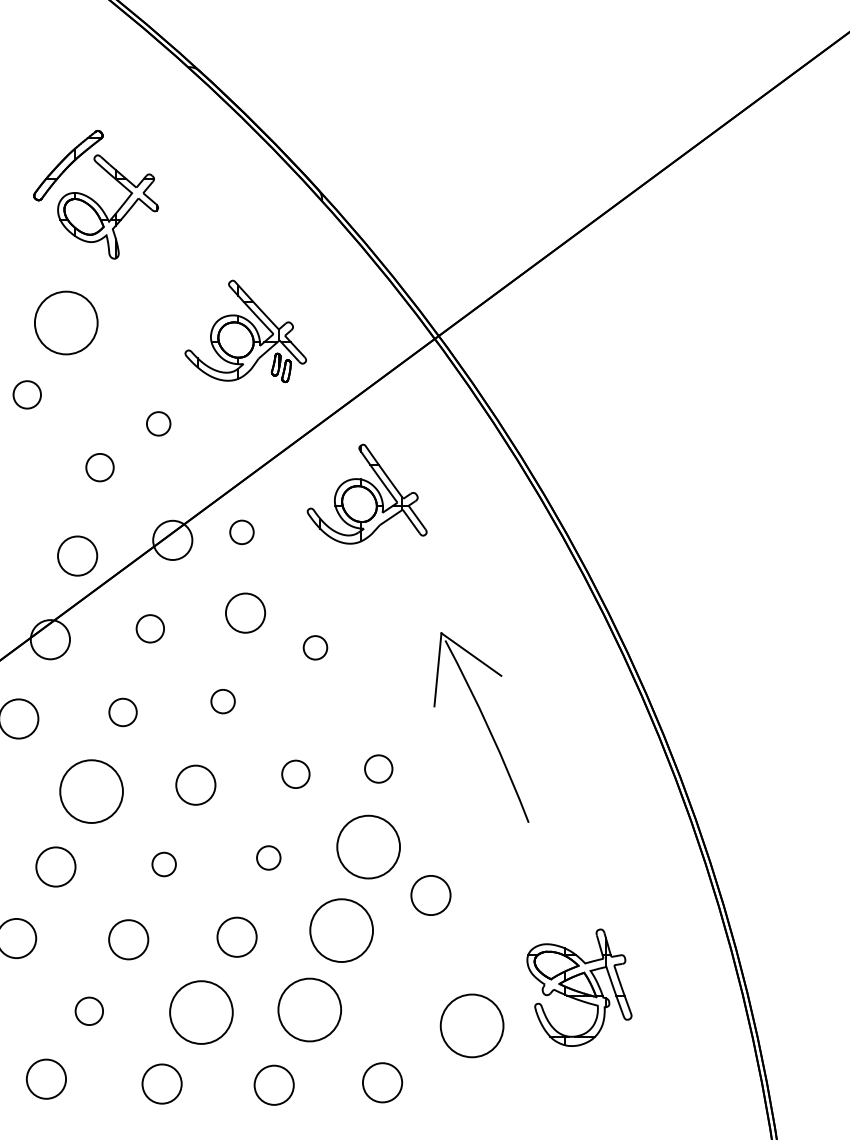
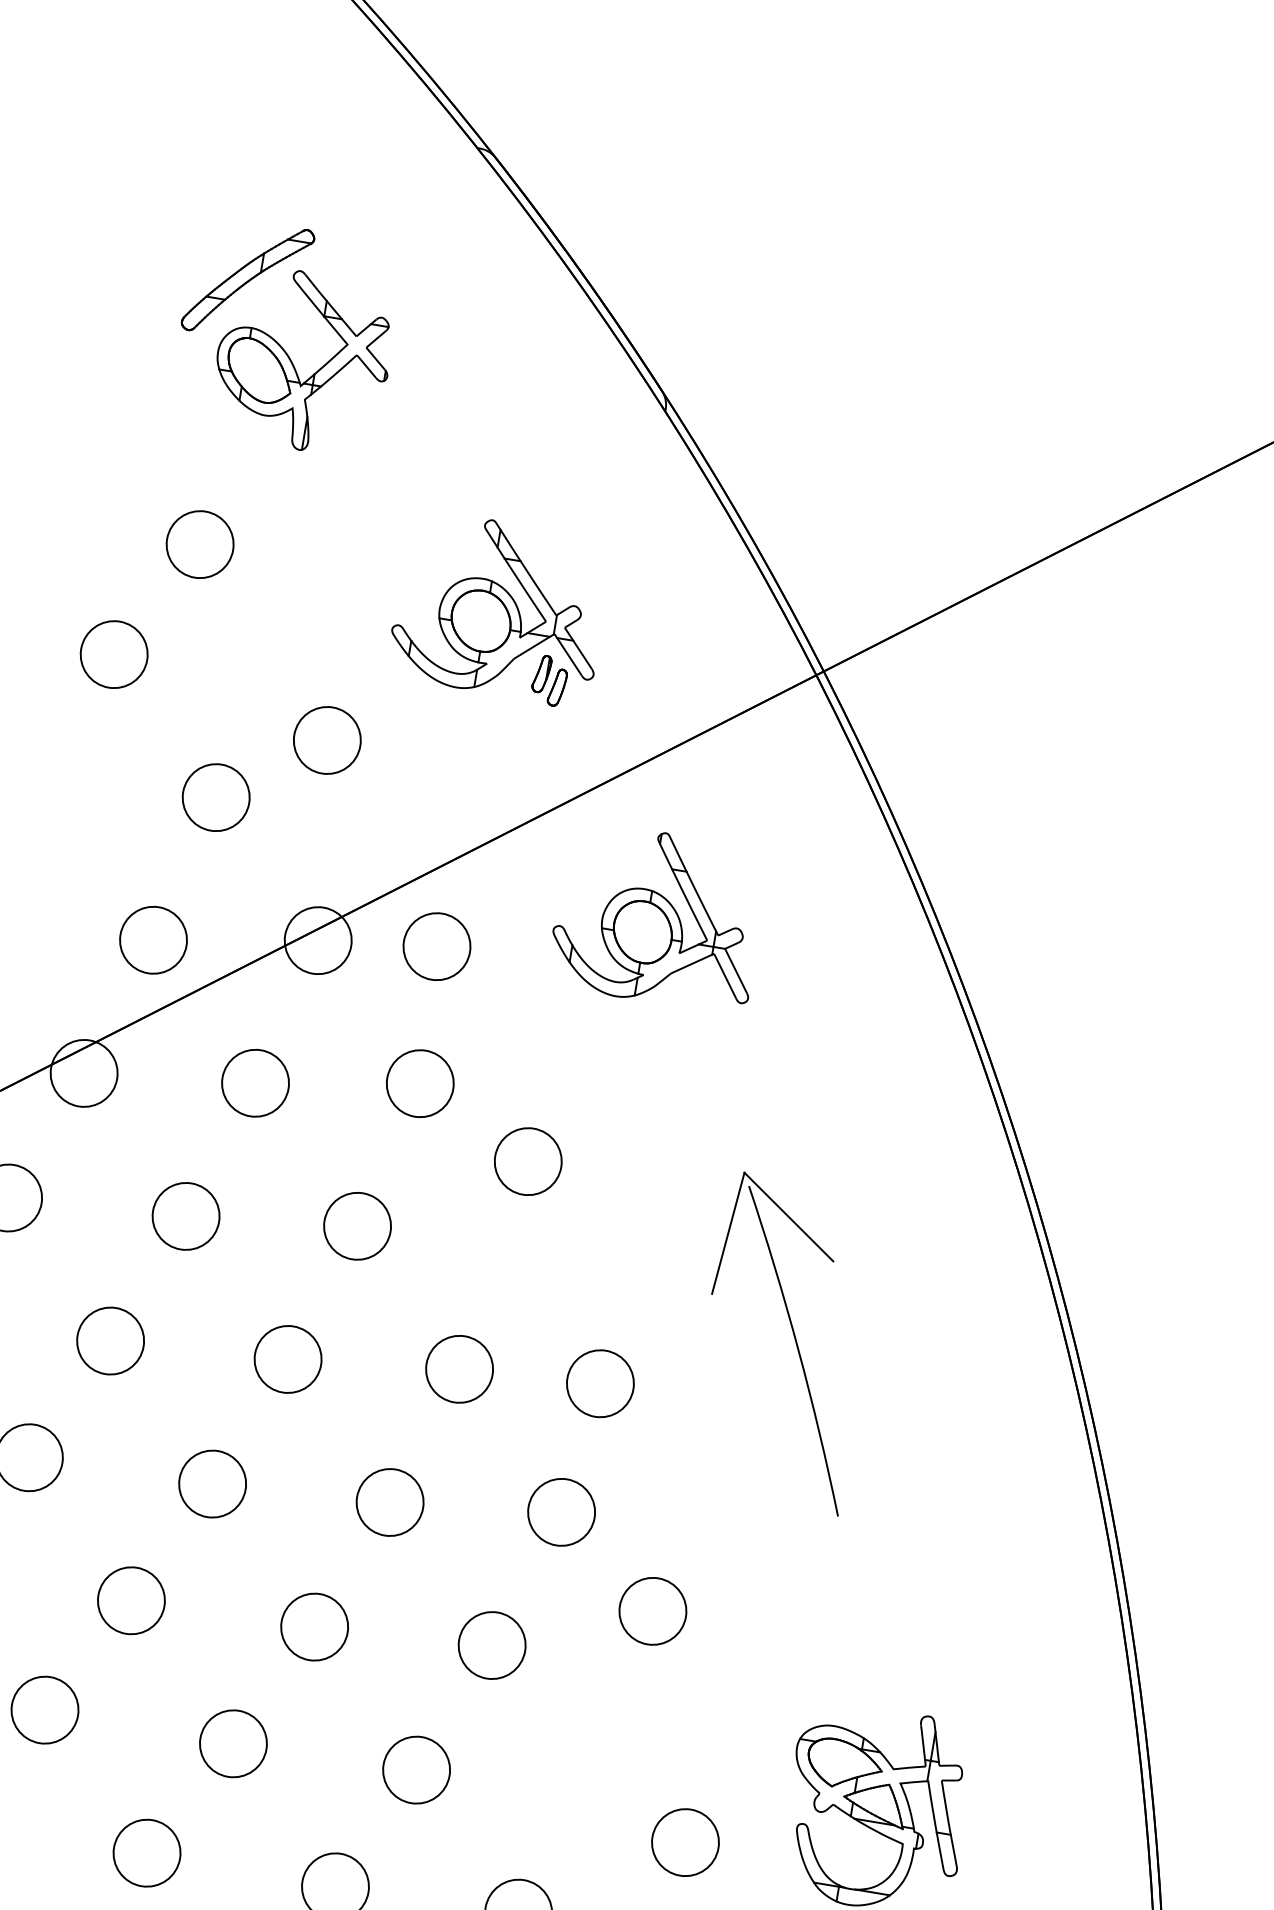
circle: (65, 322) -> (198, 543), size x0.62
circle: (26, 394) -> (112, 653), size x1.43
circle: (158, 423) -> (327, 739), size x1.67
circle: (99, 467) -> (215, 797), size x1.43
circle: (241, 532) -> (436, 946), size x1.67
circle: (149, 628) -> (254, 1082), size x1.43
circle: (315, 647) -> (528, 1161), size x1.67
circle: (222, 701) -> (356, 1225), size x1.67
circle: (122, 712) -> (185, 1216), size x1.43
circle: (378, 768) -> (600, 1382), size x1.43
circle: (295, 773) -> (459, 1367), size x1.43
circle: (91, 791) -> (110, 1340), size x0.62
circle: (368, 846) -> (561, 1511), size x0.62
circle: (268, 857) -> (390, 1501), size x1.67
circle: (163, 864) -> (211, 1483), size x1.67
circle: (340, 930) -> (490, 1644), size x0.62
circle: (309, 1009) -> (416, 1769), size x0.62
circle: (88, 1010) -> (43, 1708), size x1.43
circle: (201, 1012) -> (233, 1743), size x0.62
circle: (471, 1025) -> (684, 1841), size x0.62

